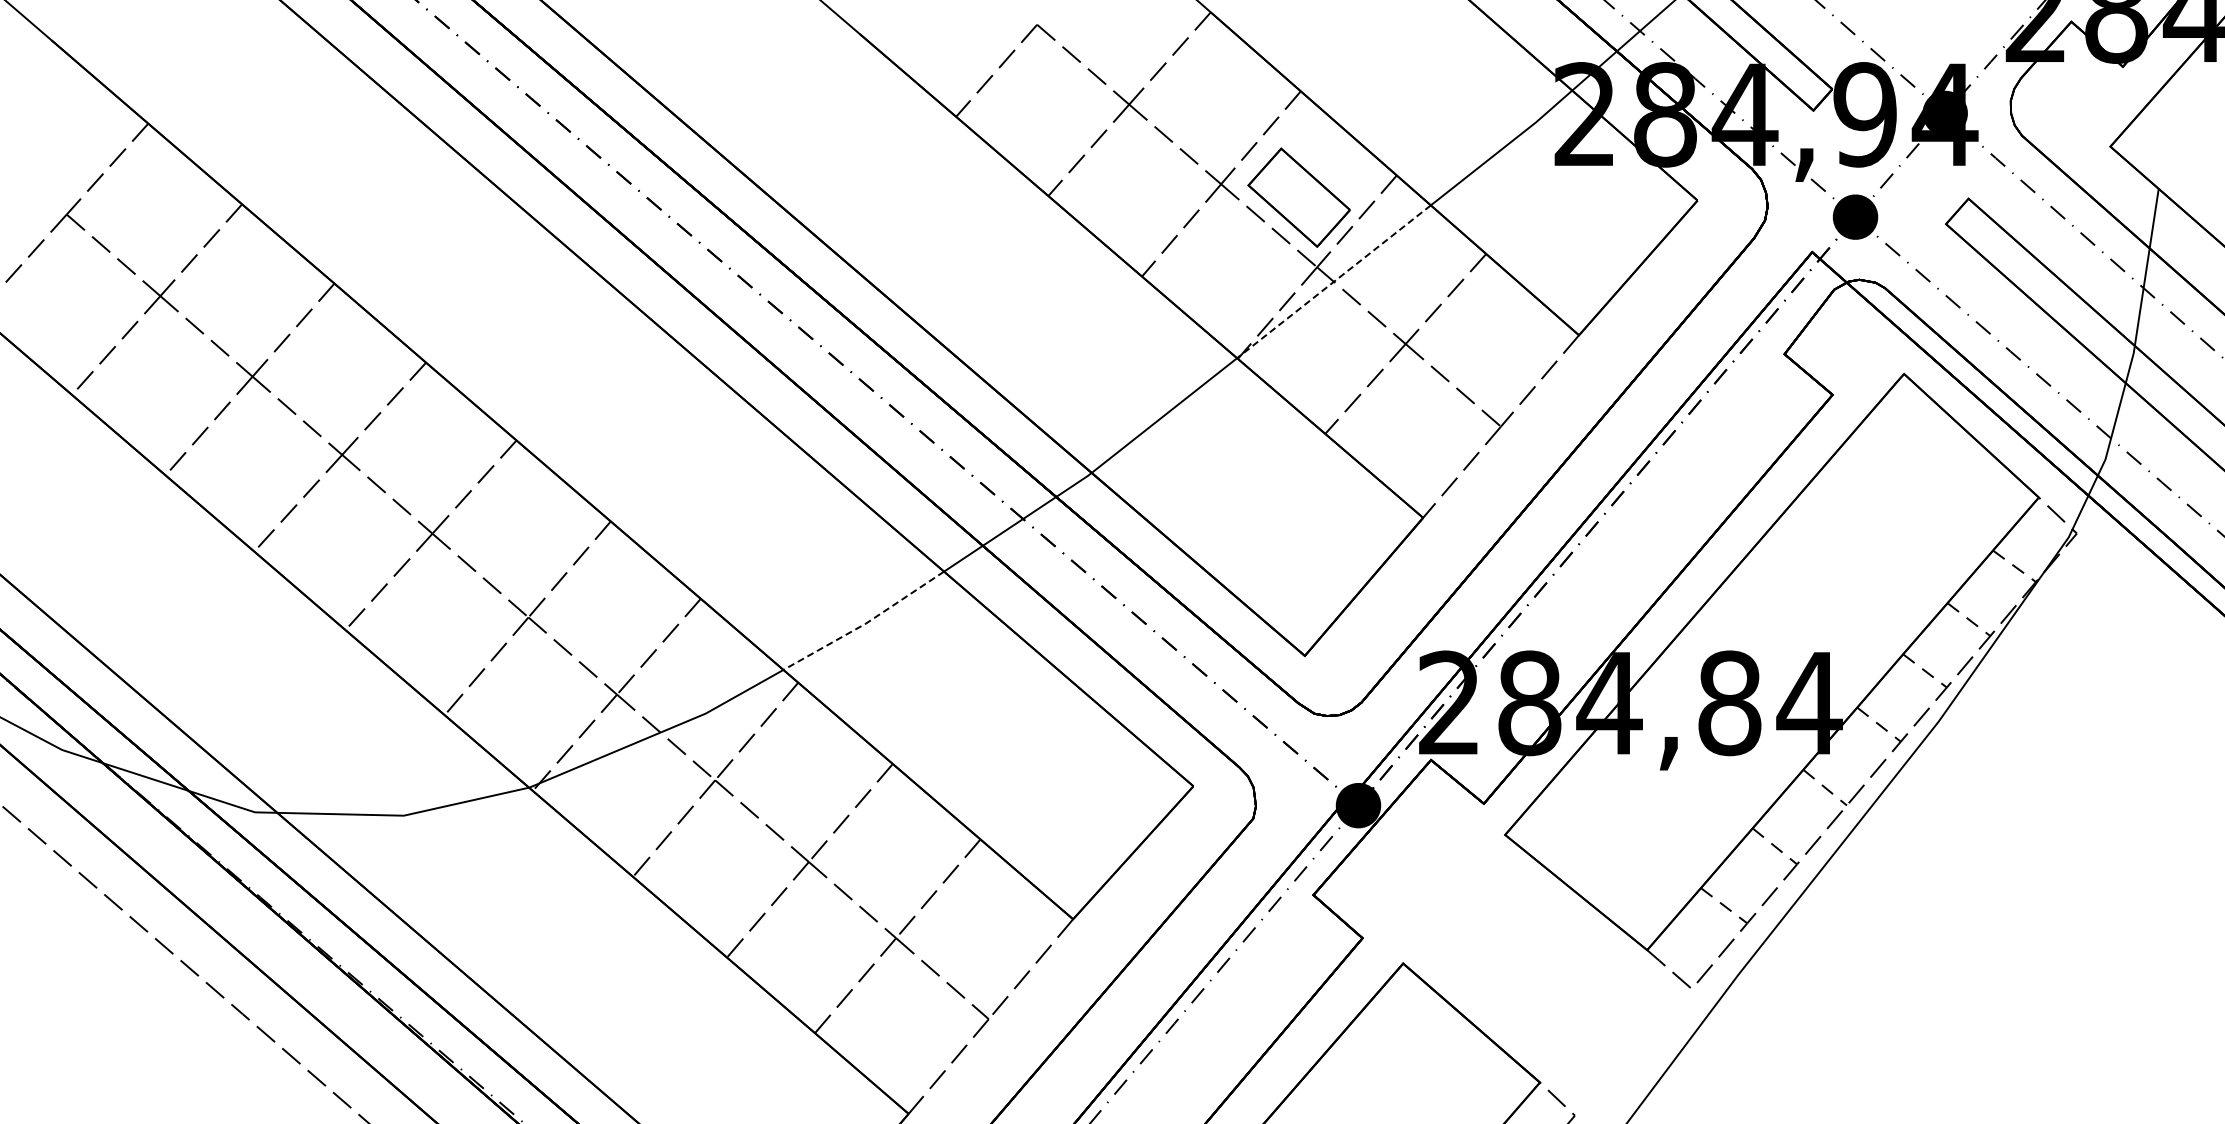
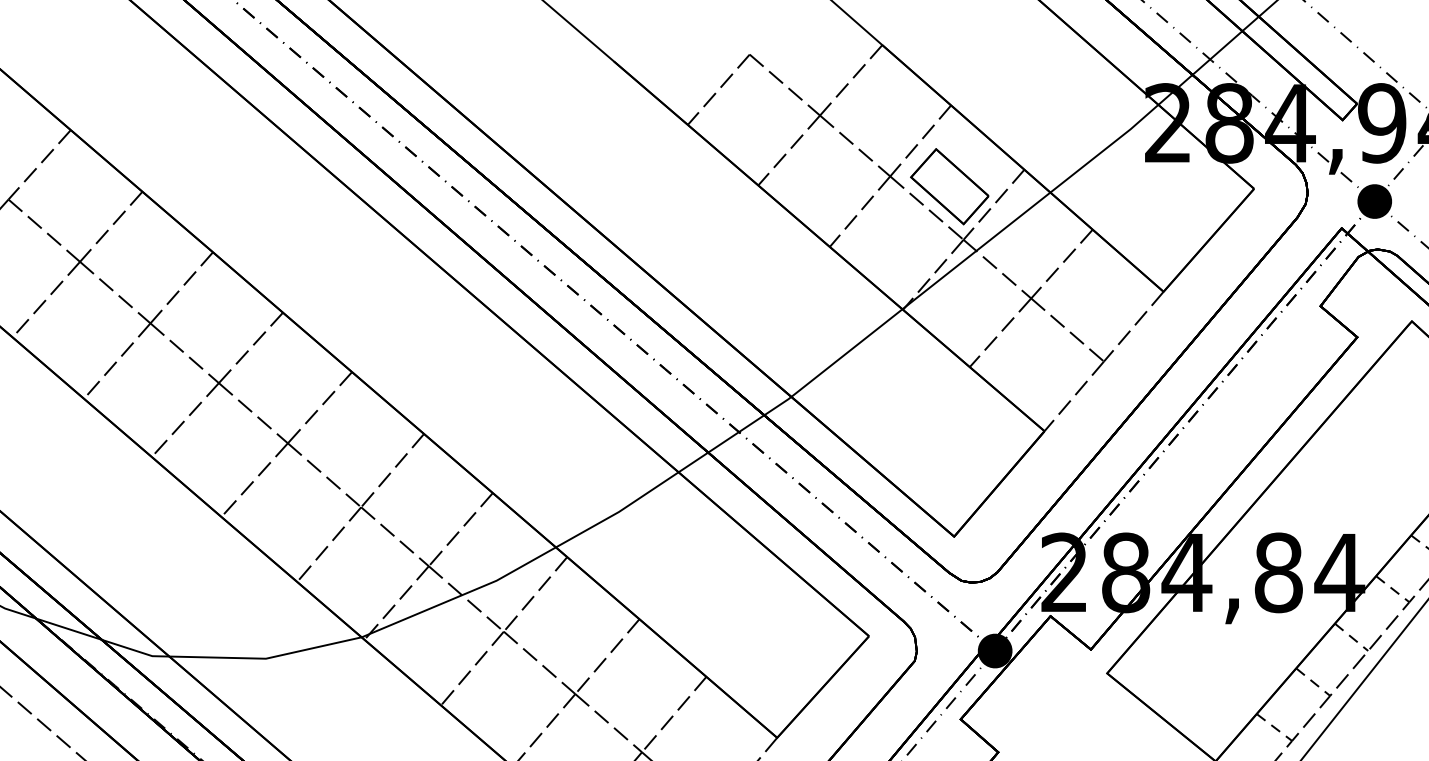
line: (1333, 282) -> (976, 251), dashed -> solid
line: (866, 623) -> (619, 511), dashed -> solid

